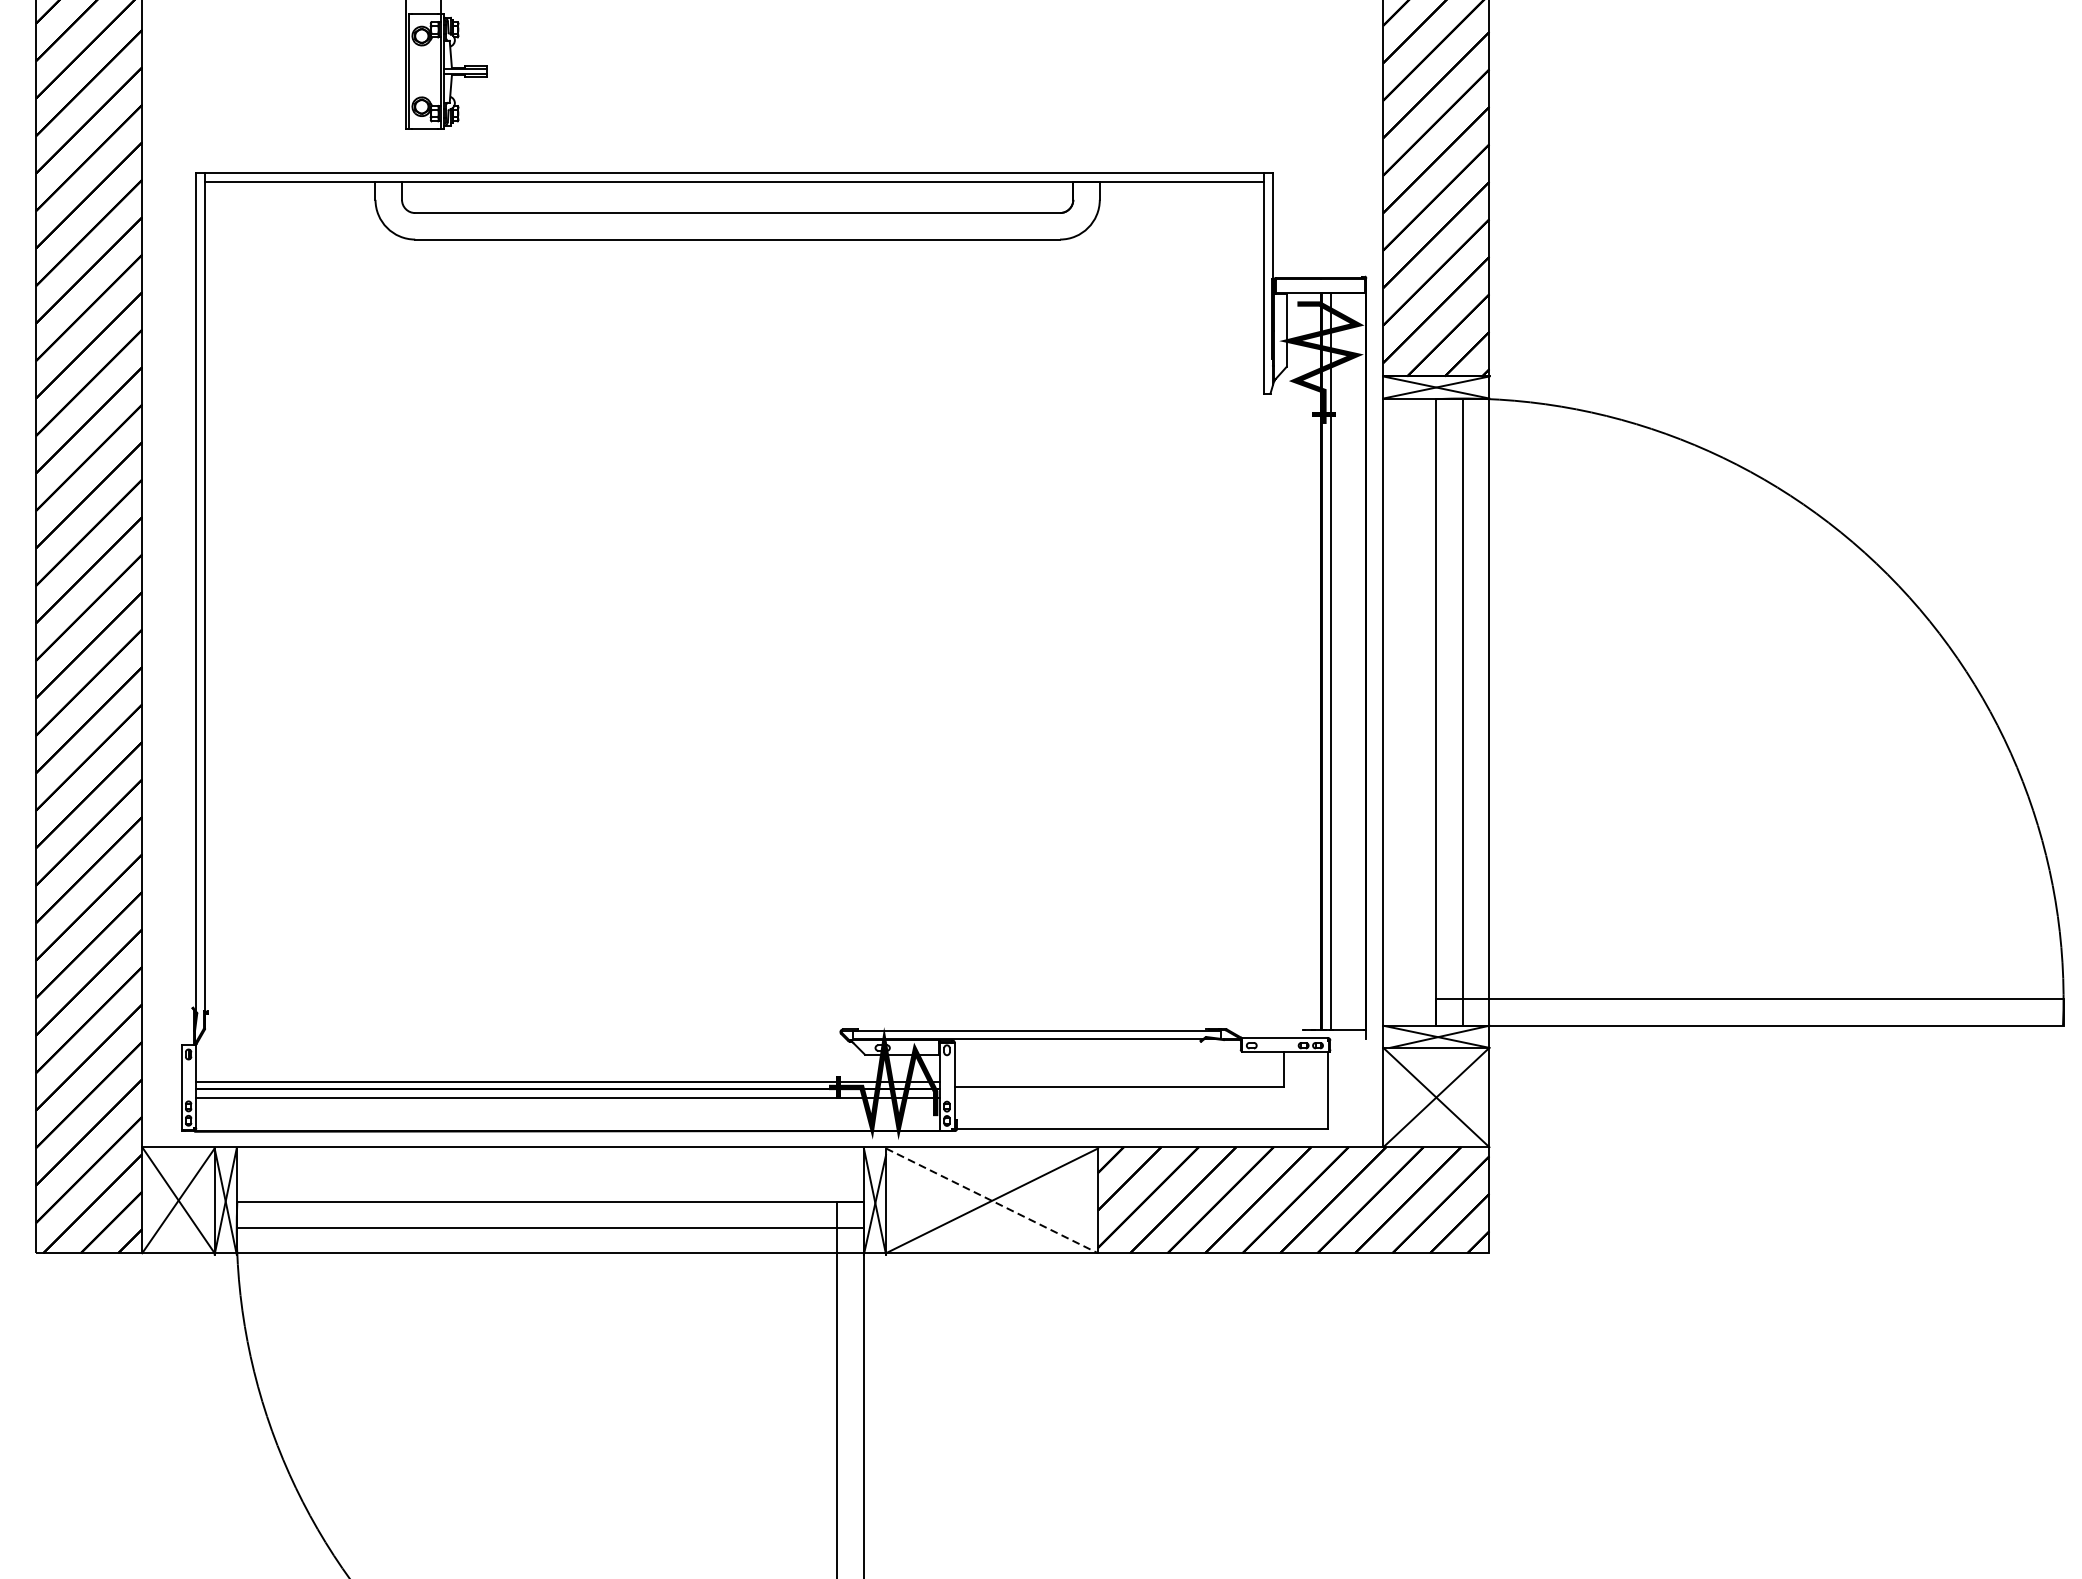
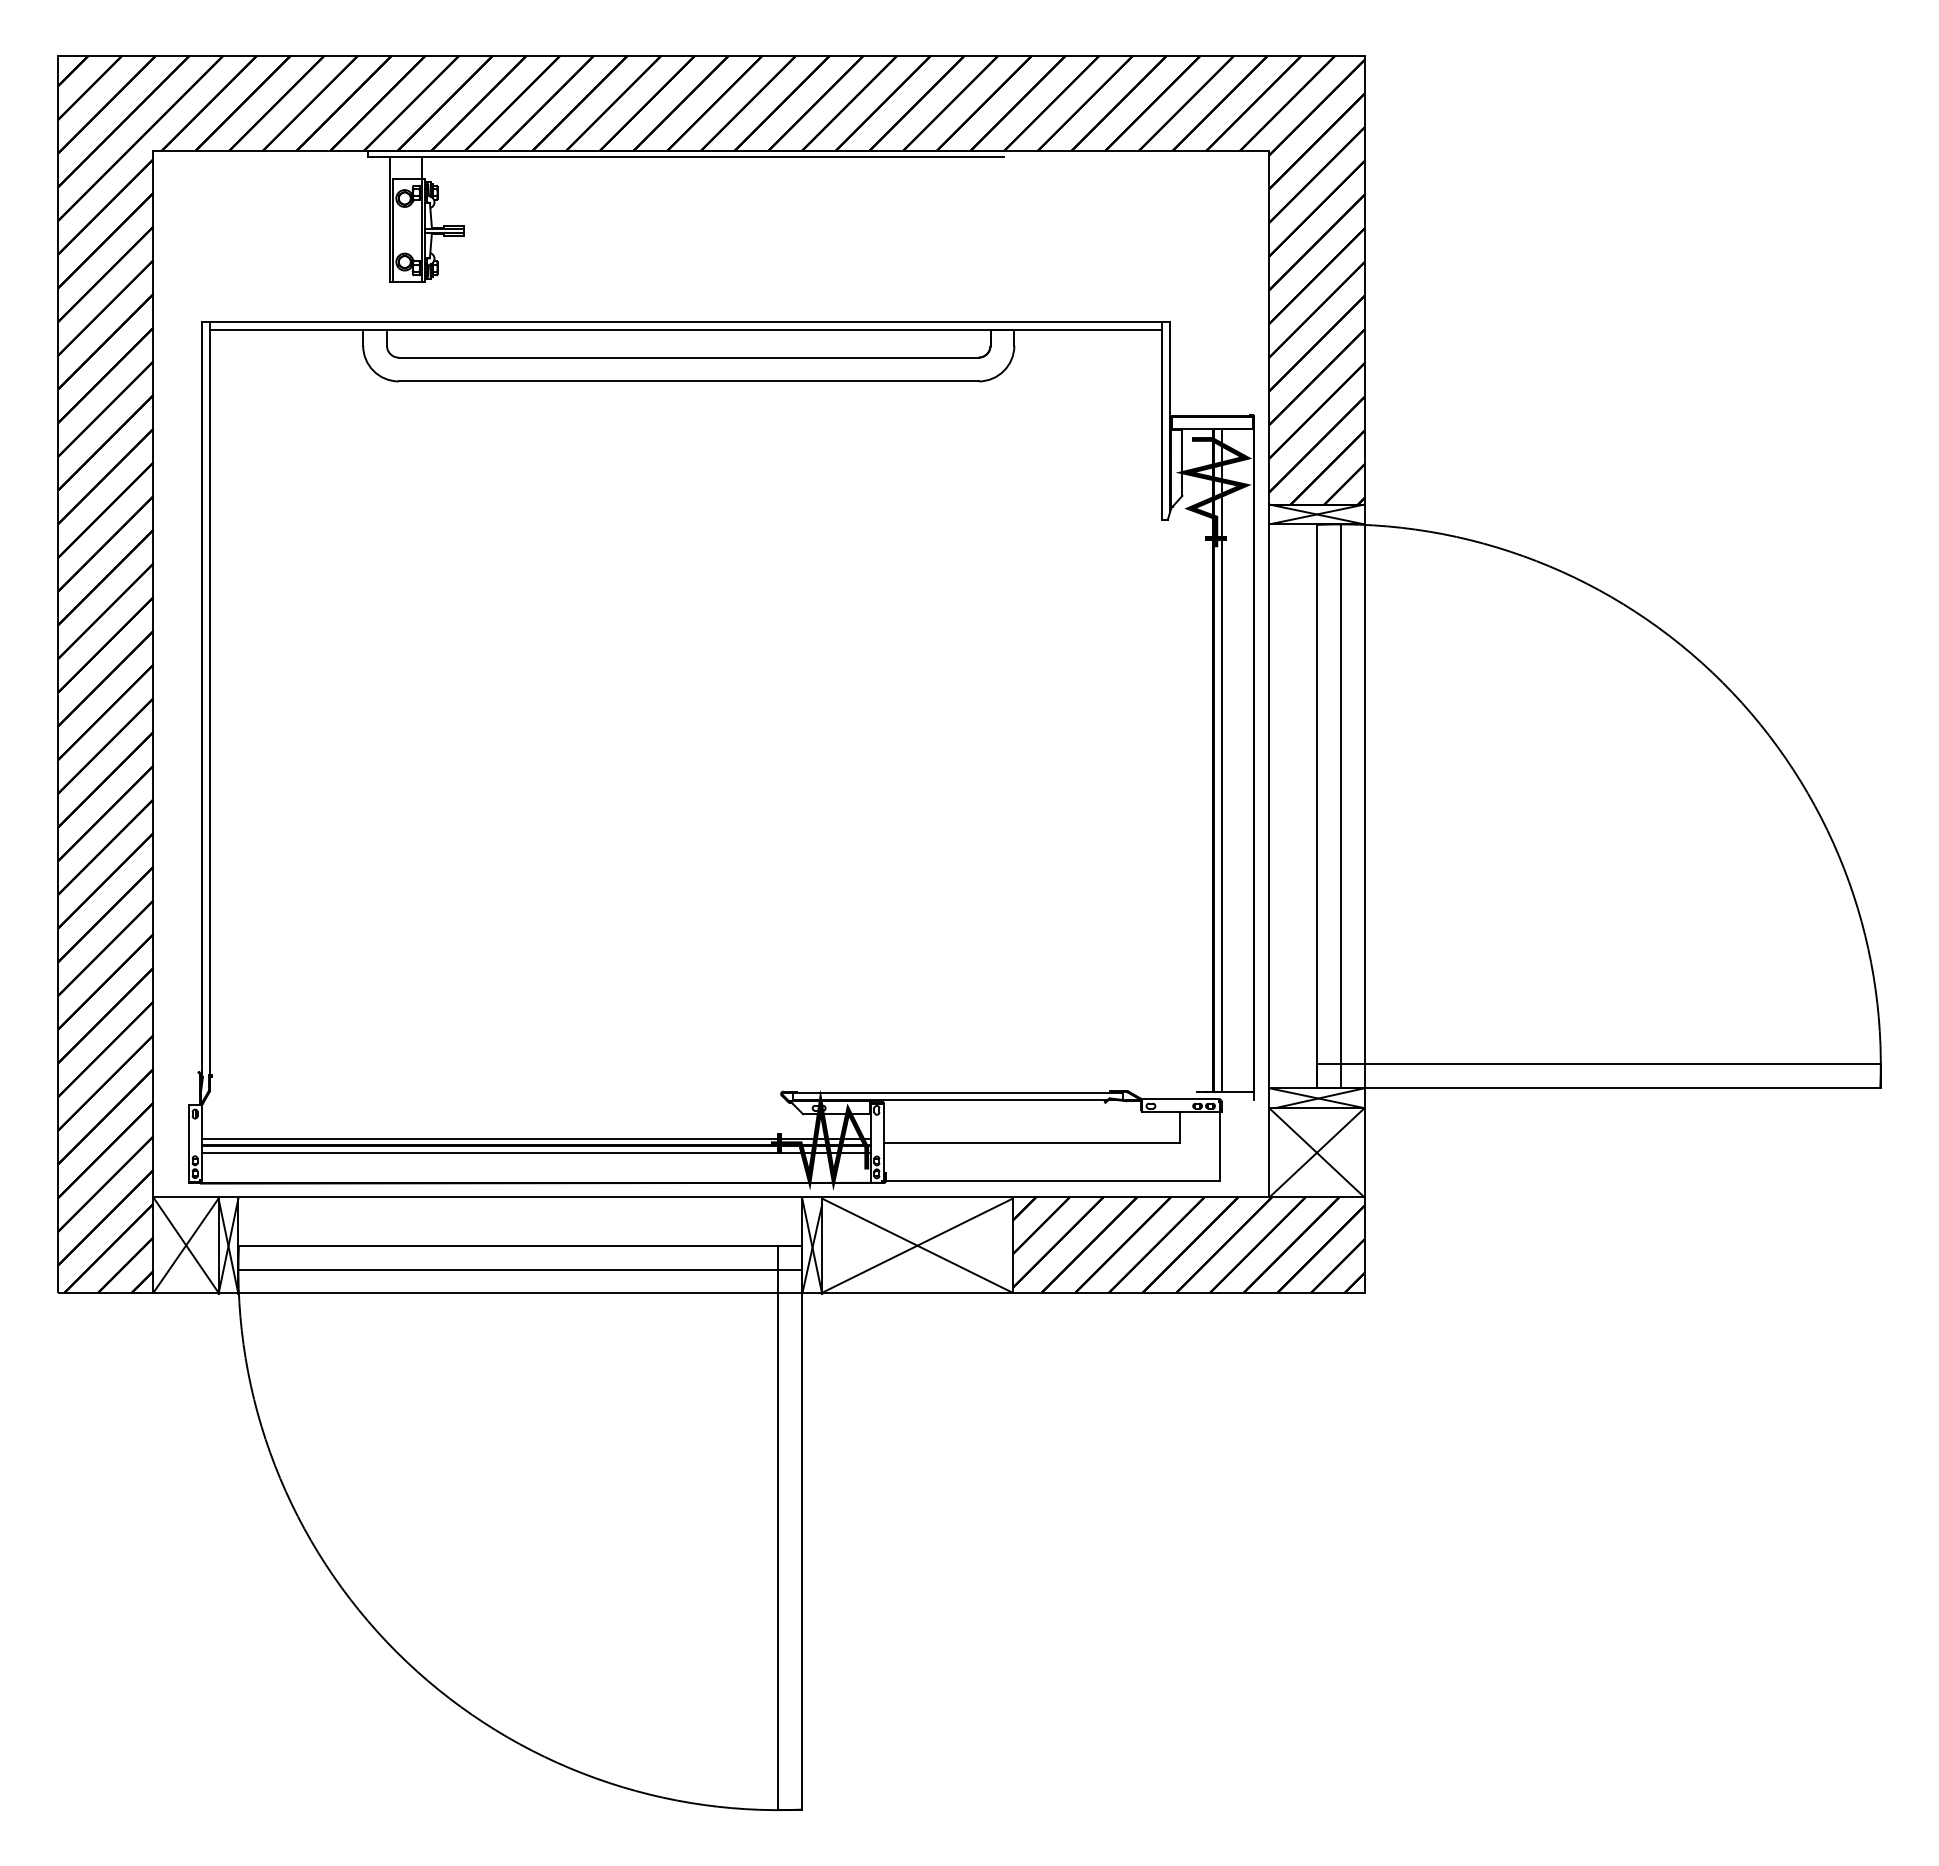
line: (992, 1200) -> (917, 1245), dashed -> solid

